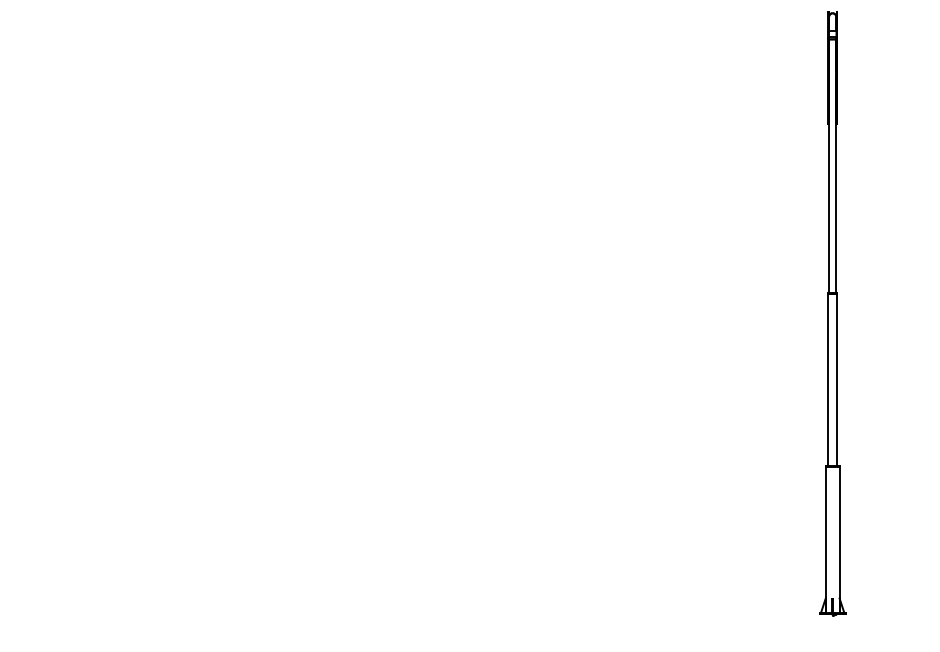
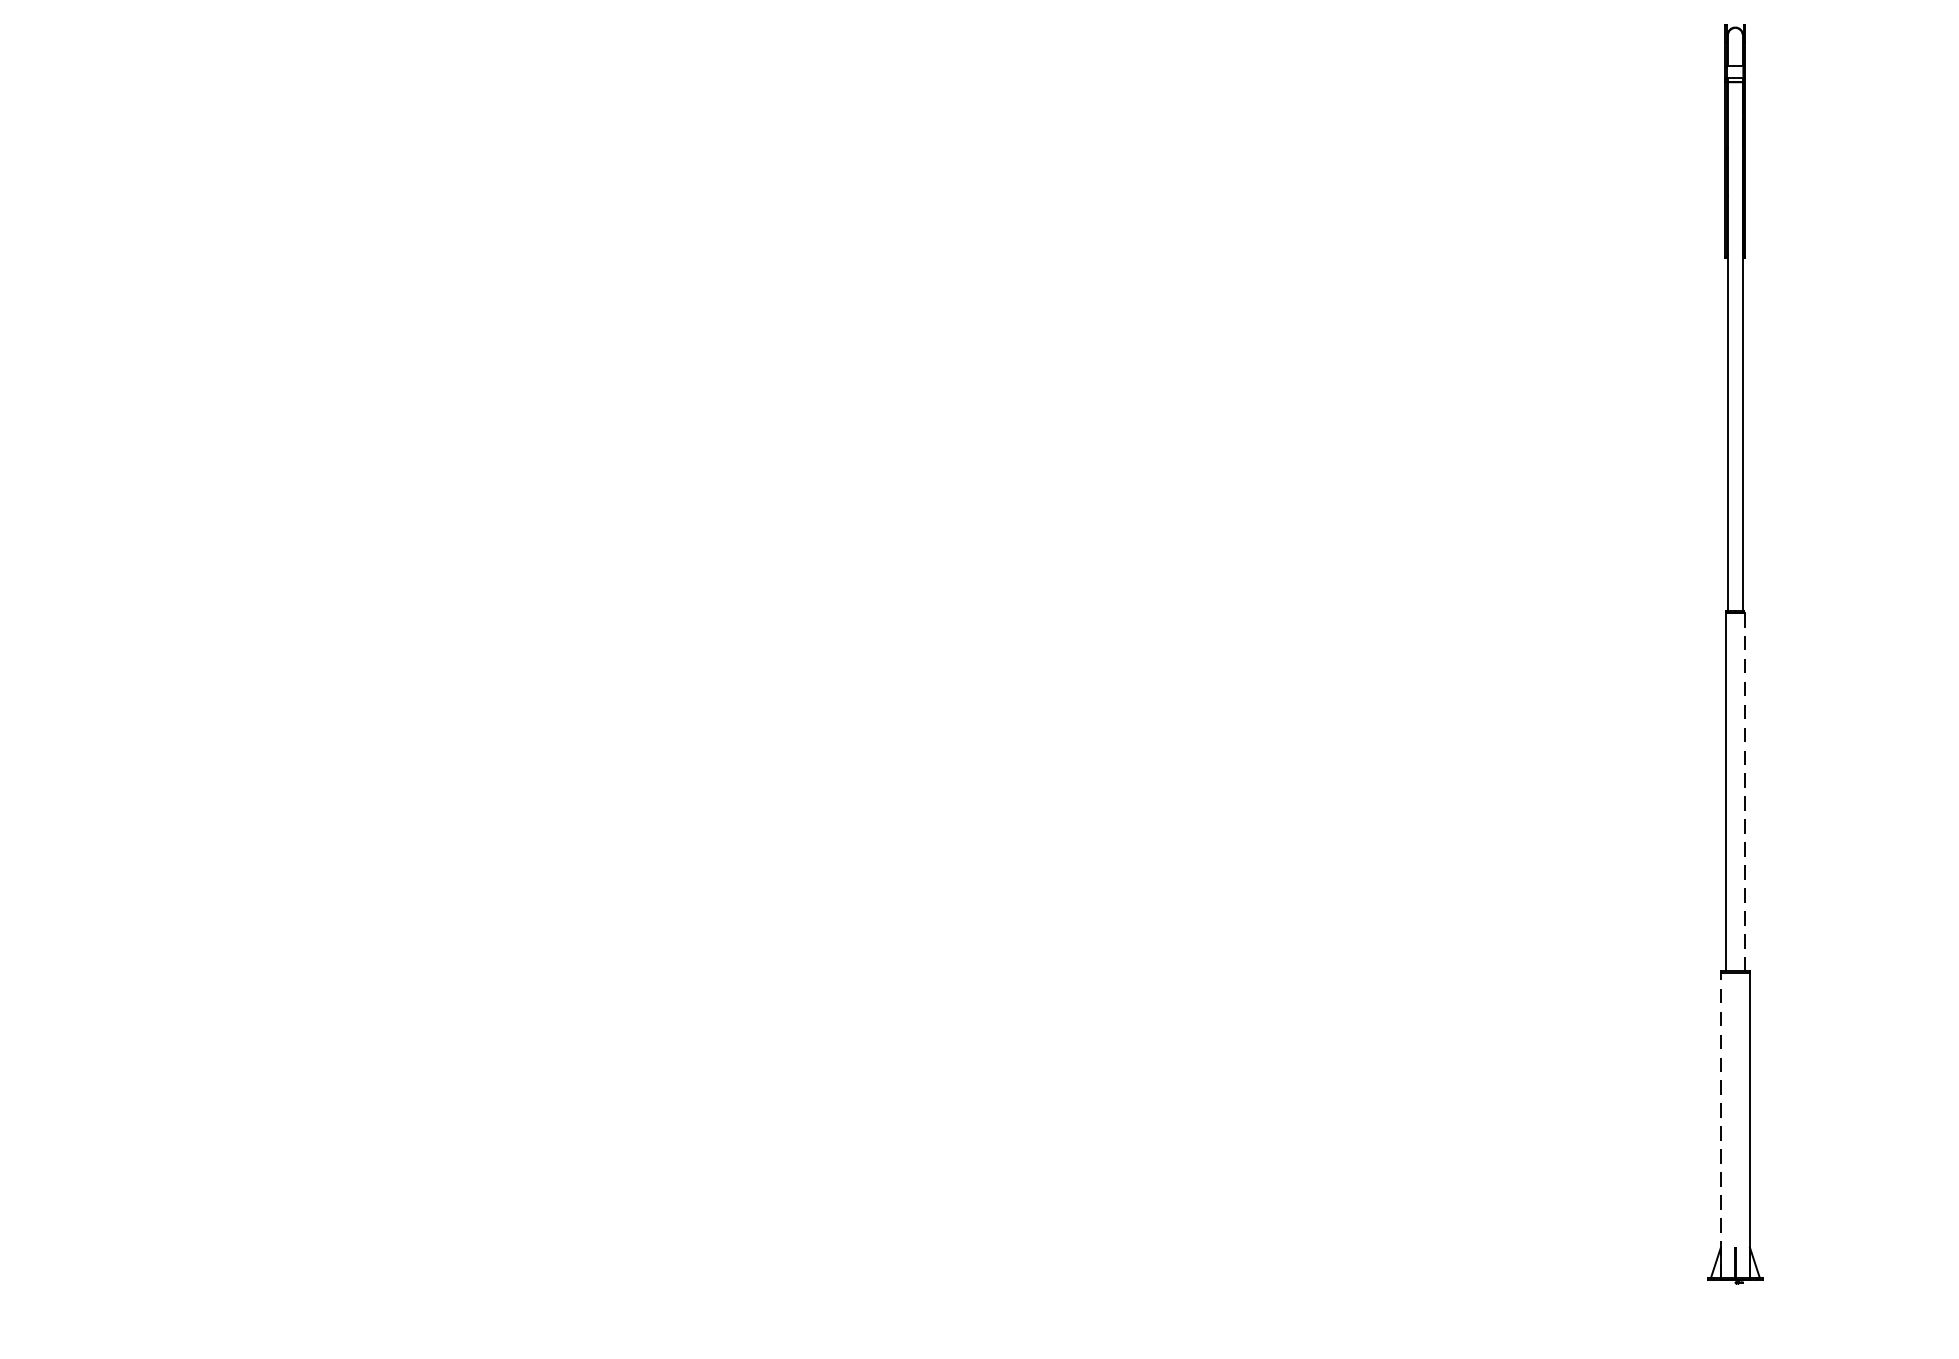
line: (837, 380) -> (1745, 793), solid -> dashed
line: (825, 539) -> (1720, 1124), solid -> dashed

